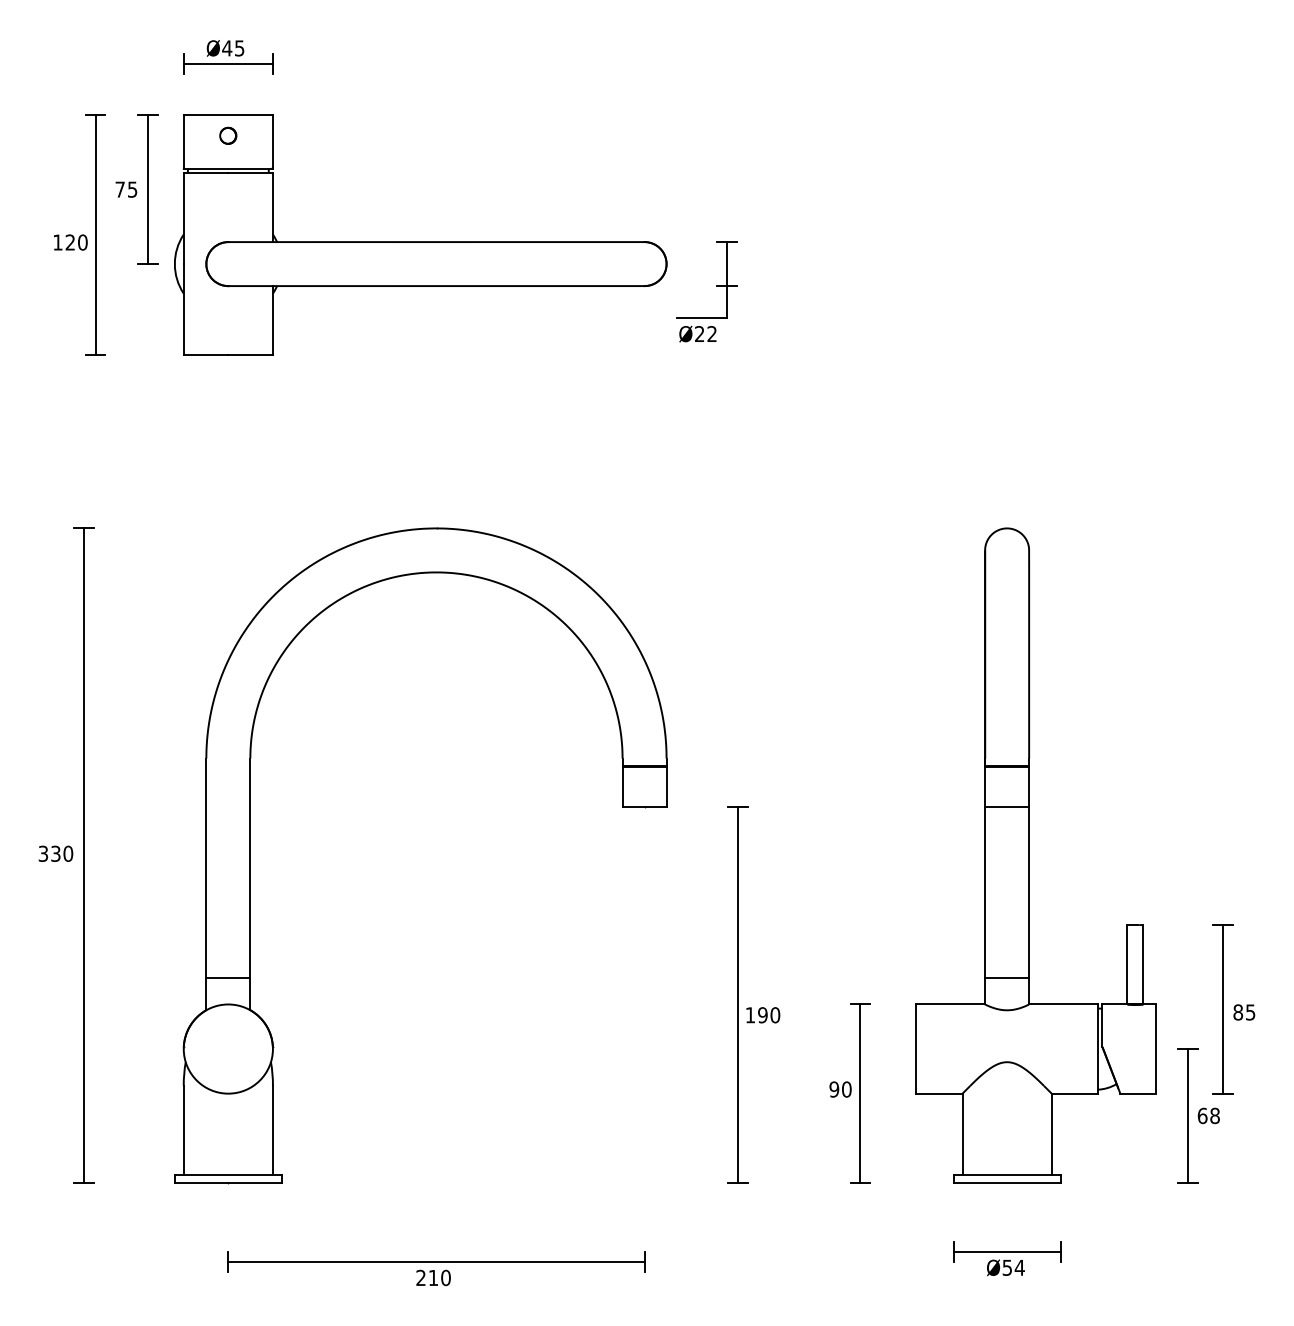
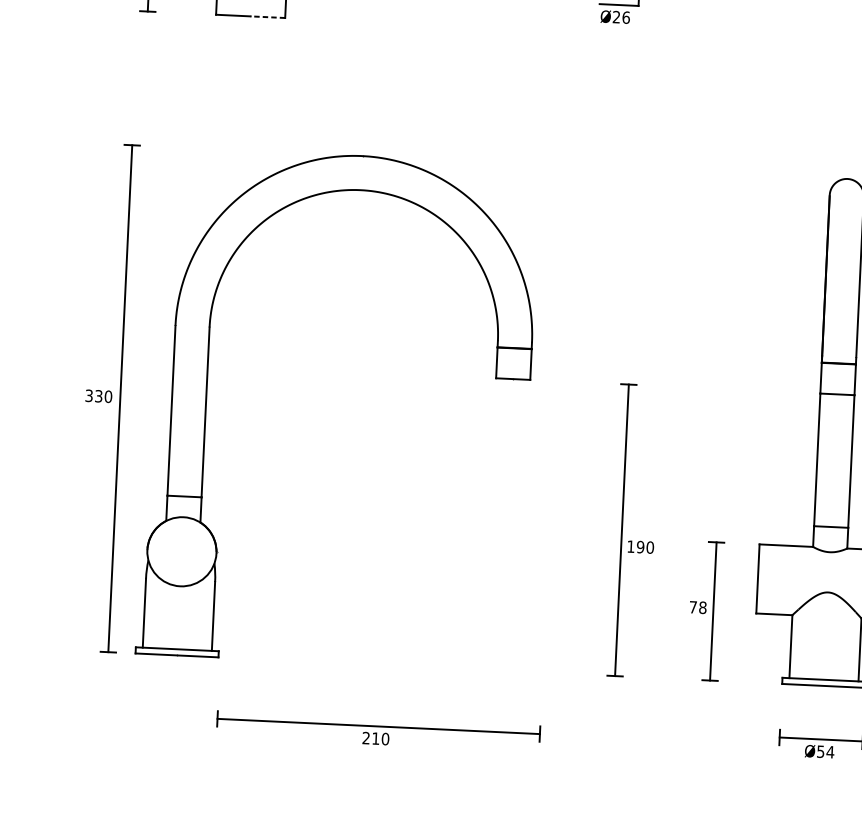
text: (712, 334) -> (626, 17), Ø22 -> Ø26
line: (250, 355) -> (267, 17), solid -> dashed
part: (250, 855) -> (206, 402), moved
text: (840, 1089) -> (698, 607), 90 -> 78

